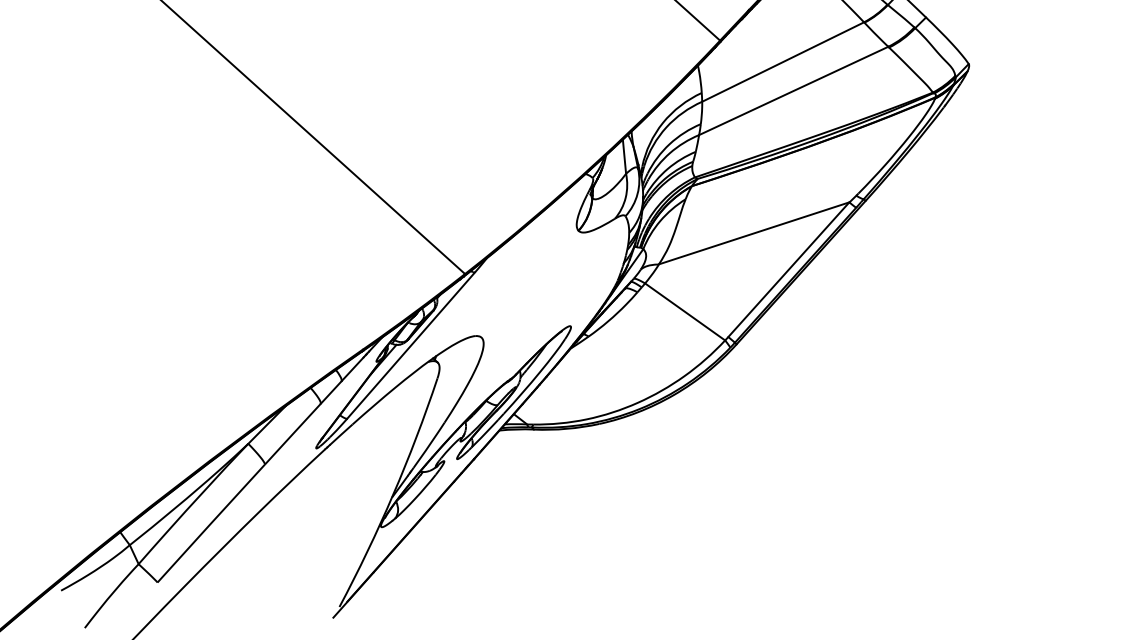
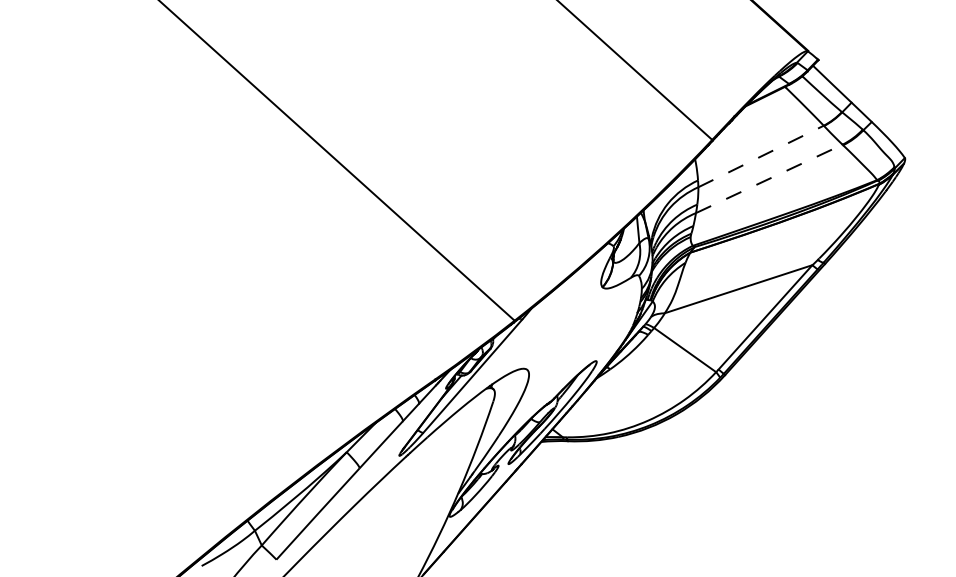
line: (783, 62) -> (761, 156), solid -> dashed
line: (794, 90) -> (769, 178), solid -> dashed

